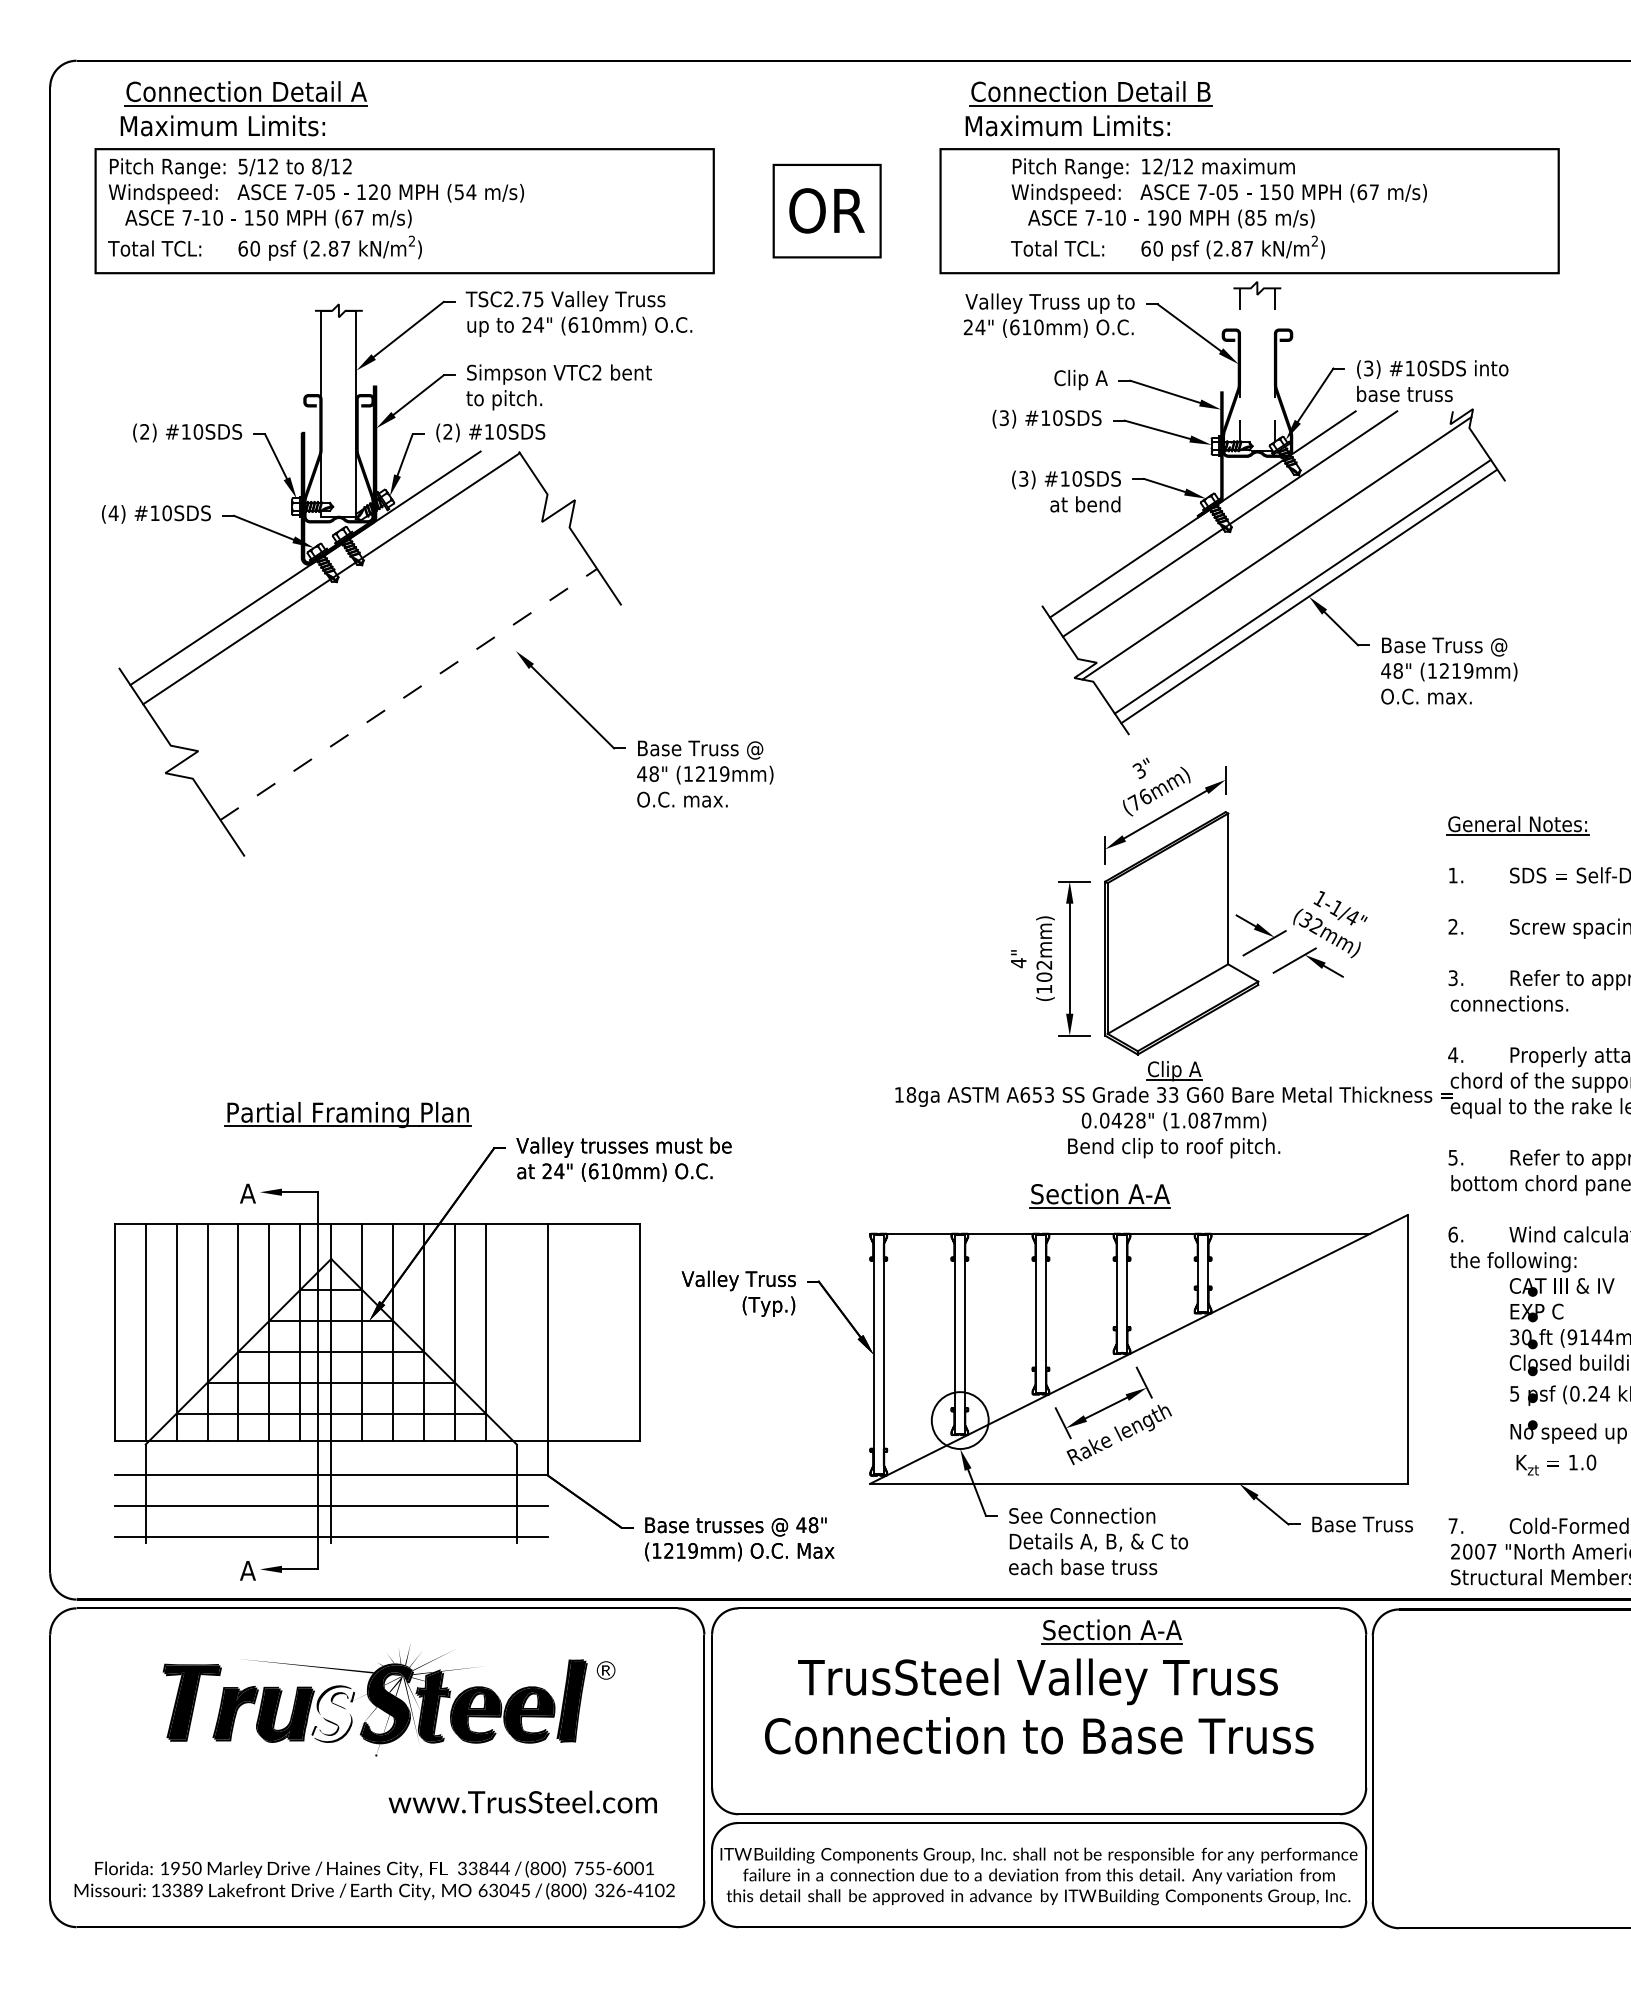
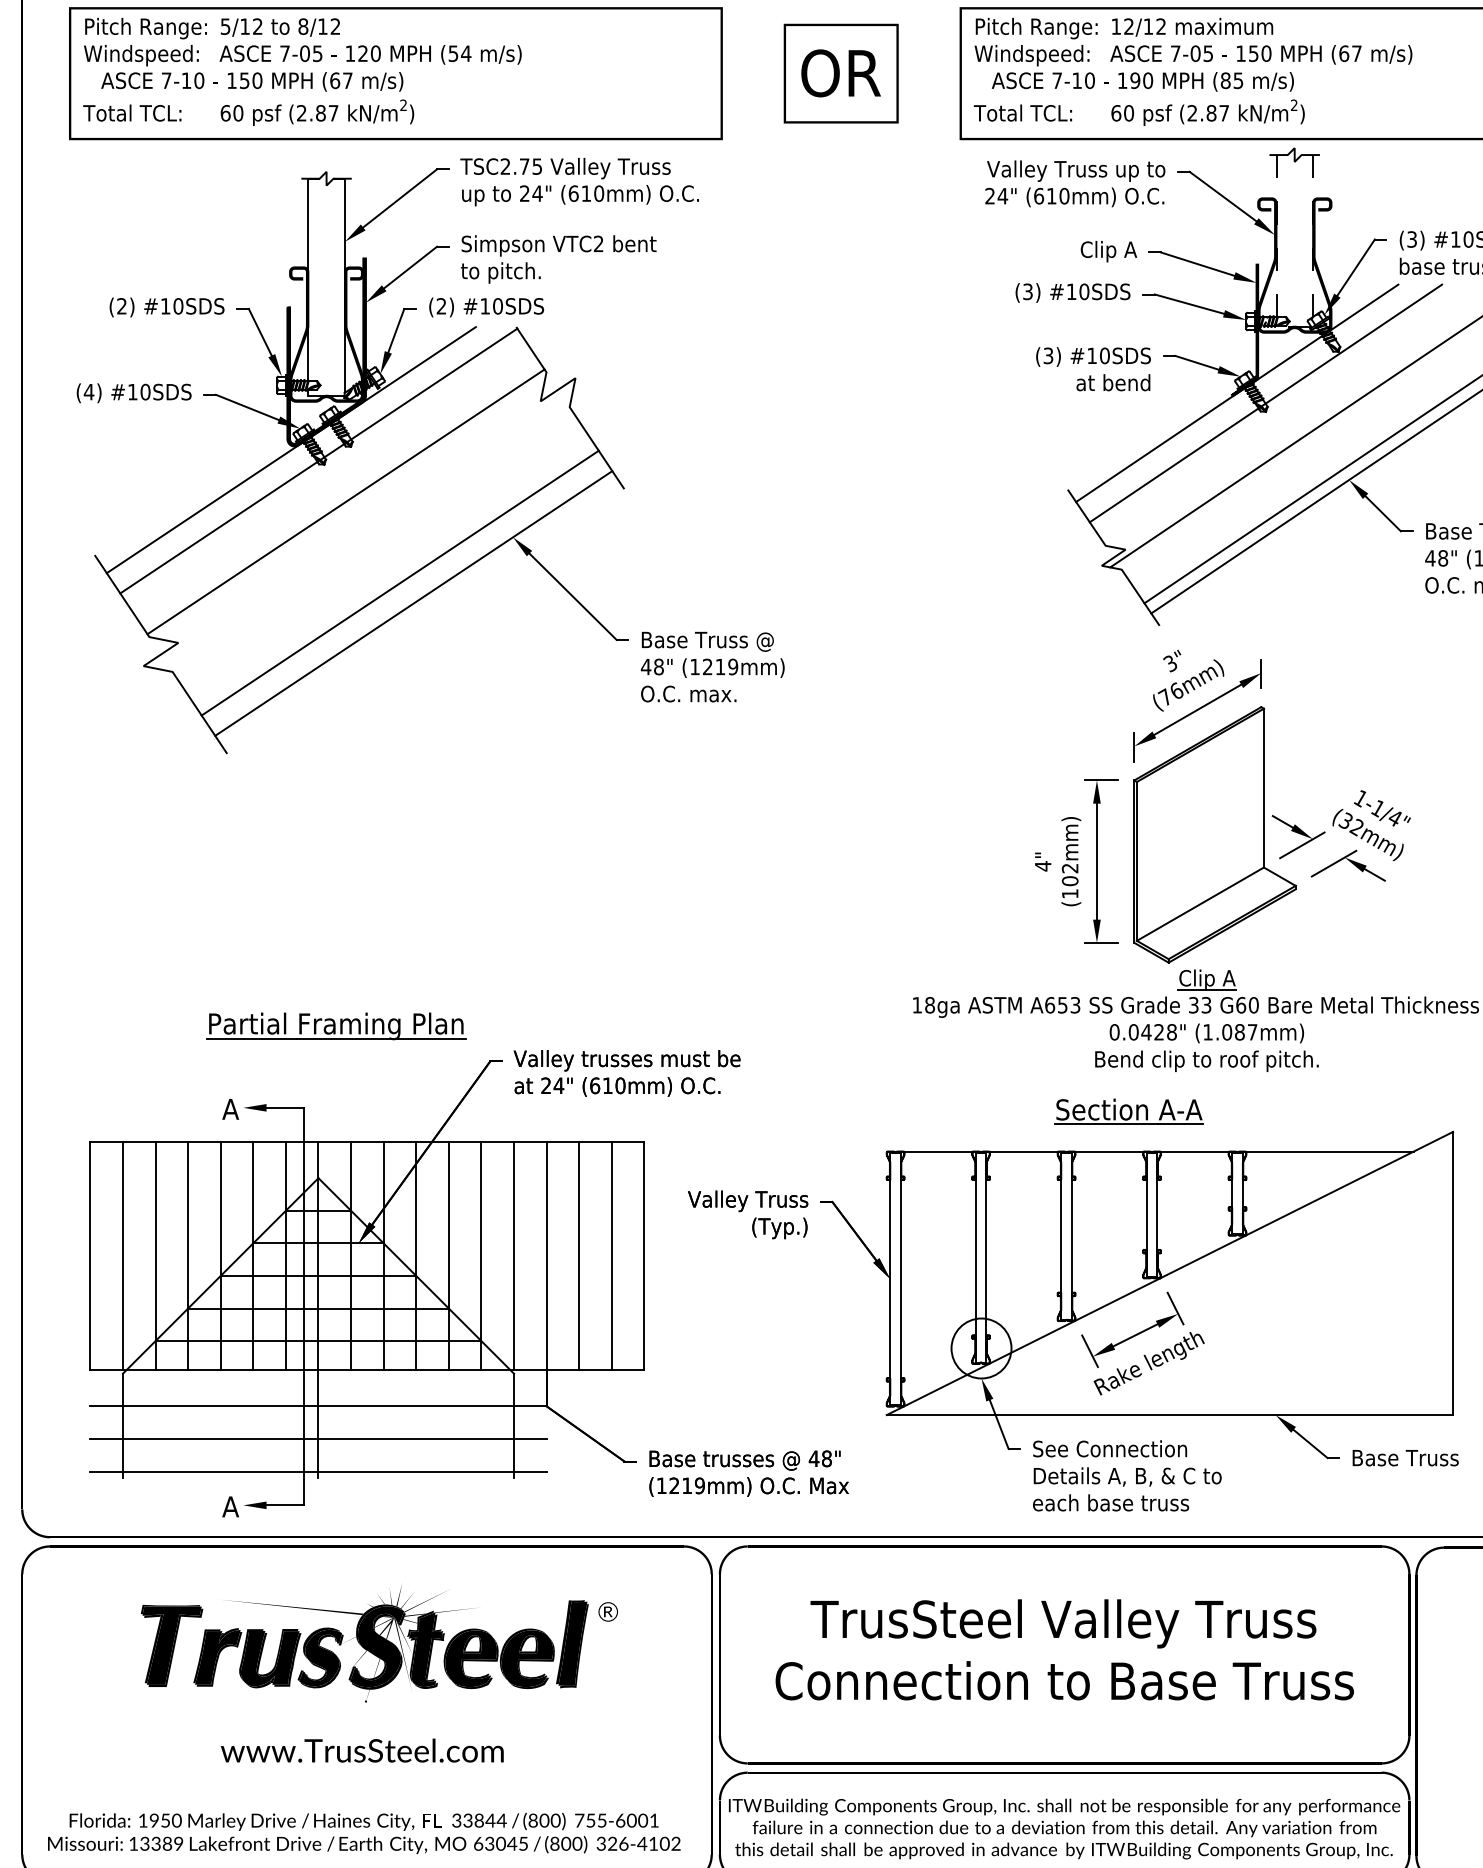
text: (1218, 209) -> (1192, 71), moved
line: (357, 616) -> (346, 500), added
line: (409, 694) -> (400, 583), dashed -> solid
line: (421, 713) -> (413, 603), added
line: (516, 1332) -> (513, 1255), added
line: (578, 1332) -> (579, 1255), added
line: (609, 1332) -> (611, 1255), added
part: (1111, 1631) -> (1140, 1570), removed
fill: (332, 1714) -> (319, 1658), added
text: (522, 1801) -> (361, 1750), moved

